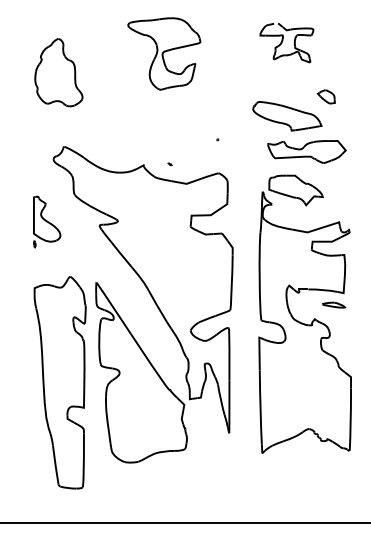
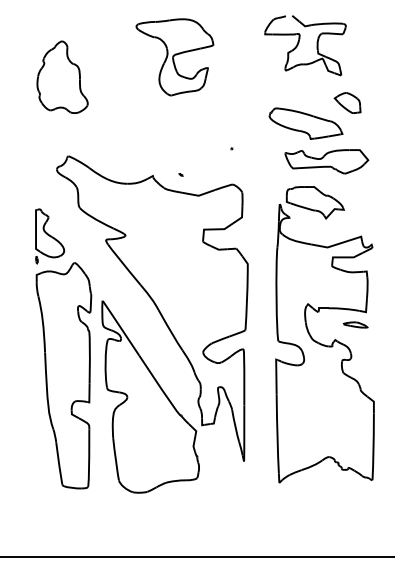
part: (286, 42) -> (305, 45), size x1.43
part: (326, 96) -> (347, 102), size x1.43
part: (59, 382) -> (63, 375), moved

